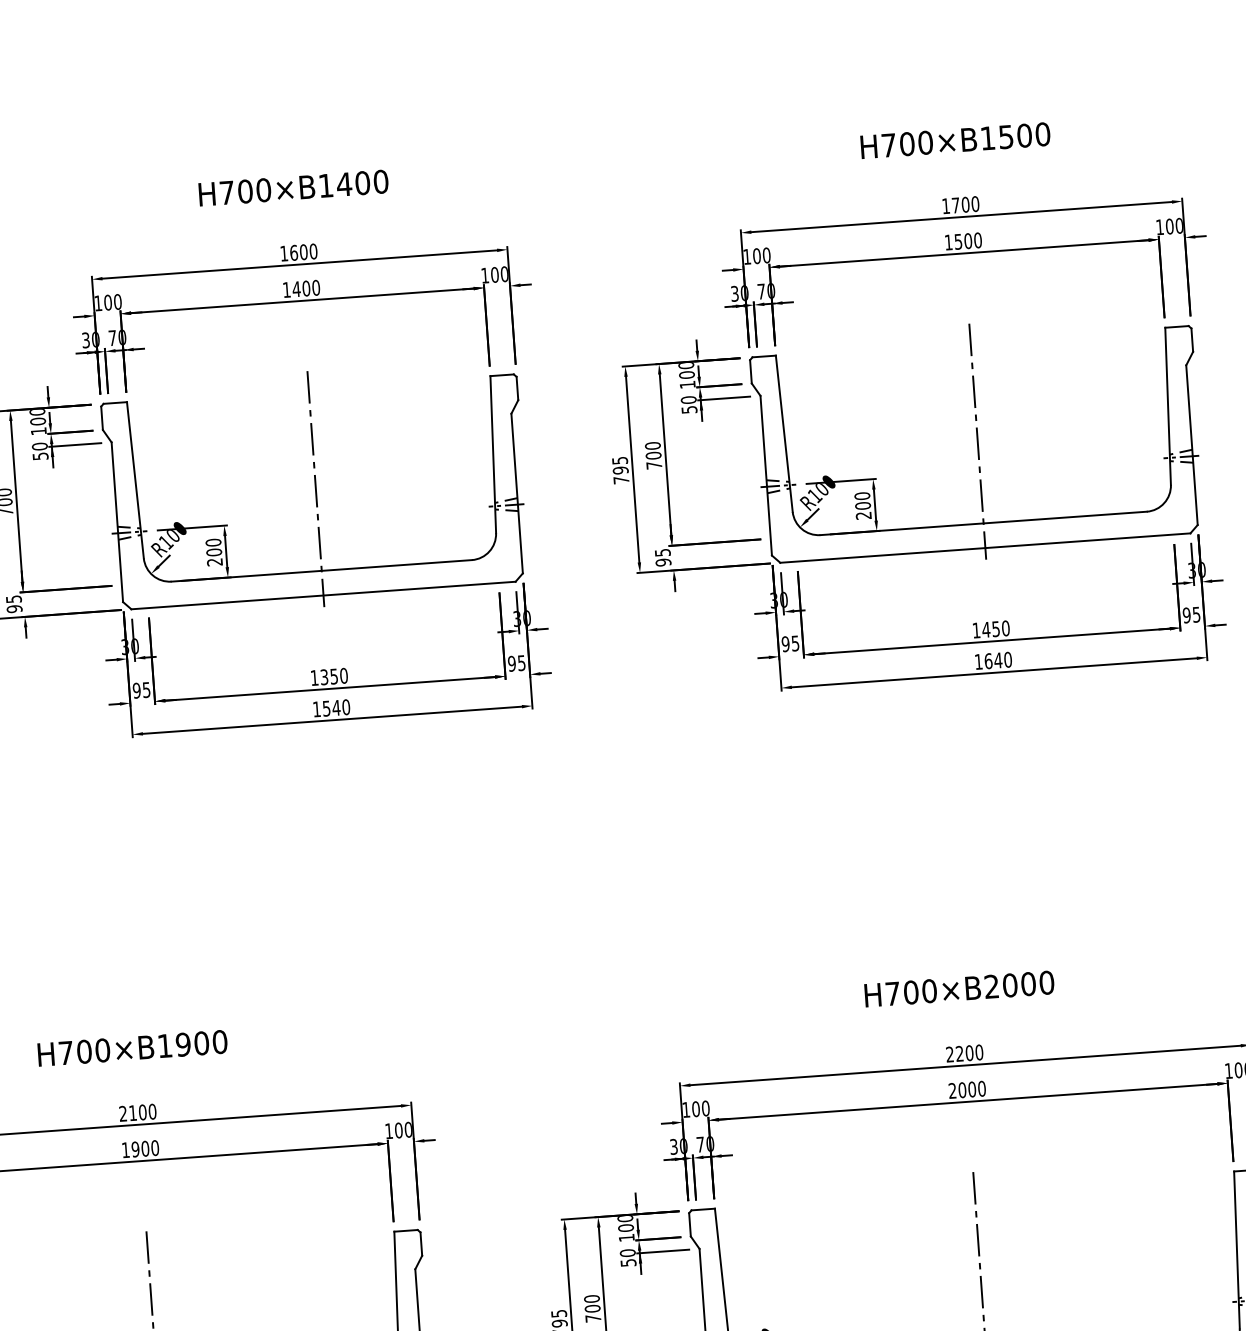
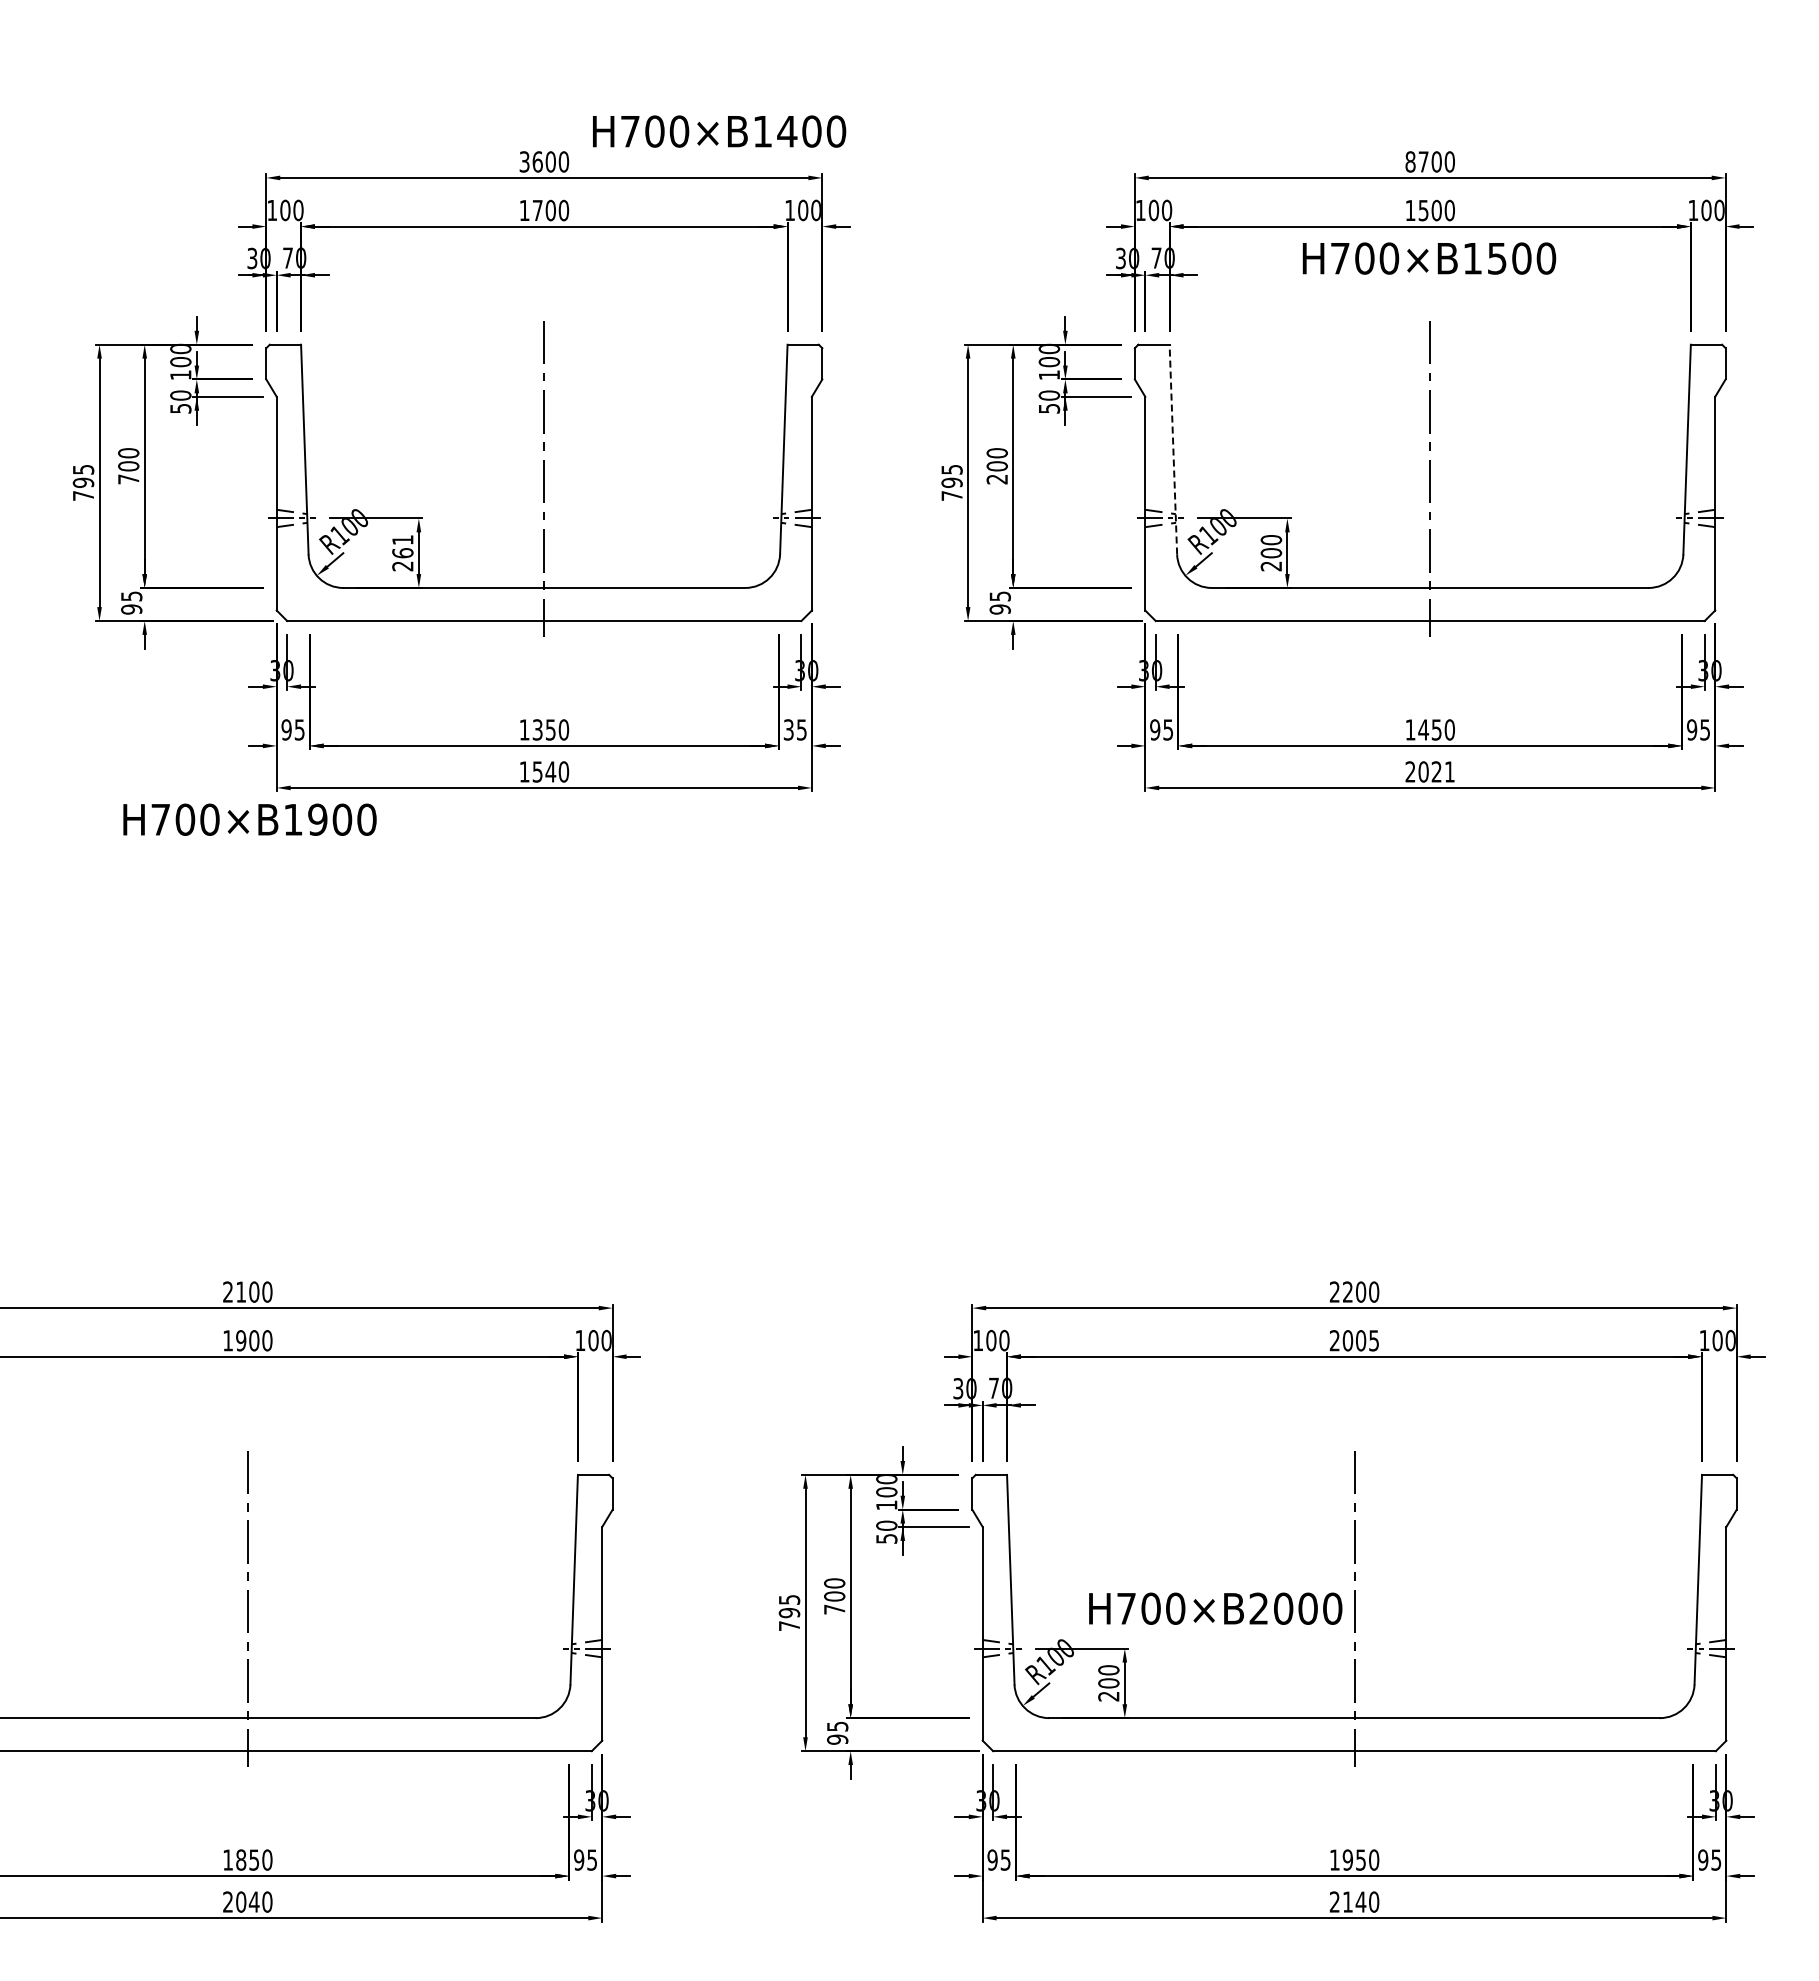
text: (955, 140) -> (1429, 258), moved
text: (293, 188) -> (719, 131), moved
text: (946, 205) -> (1410, 161), 1700 -> 8700
text: (284, 253) -> (524, 161), 1600 -> 3600
text: (296, 289) -> (537, 210), 1400 -> 1700
line: (784, 433) -> (1173, 449), solid -> dashed
text: (653, 465) -> (996, 479), 700 -> 200
text: (213, 547) -> (402, 546), 200 -> 261
text: (992, 660) -> (1429, 771), 1640 -> 2021
text: (511, 663) -> (788, 729), 95 -> 35
text: (959, 988) -> (1215, 1608), moved
text: (132, 1048) -> (249, 819), moved
text: (982, 1088) -> (1374, 1340), 2000 -> 2005

